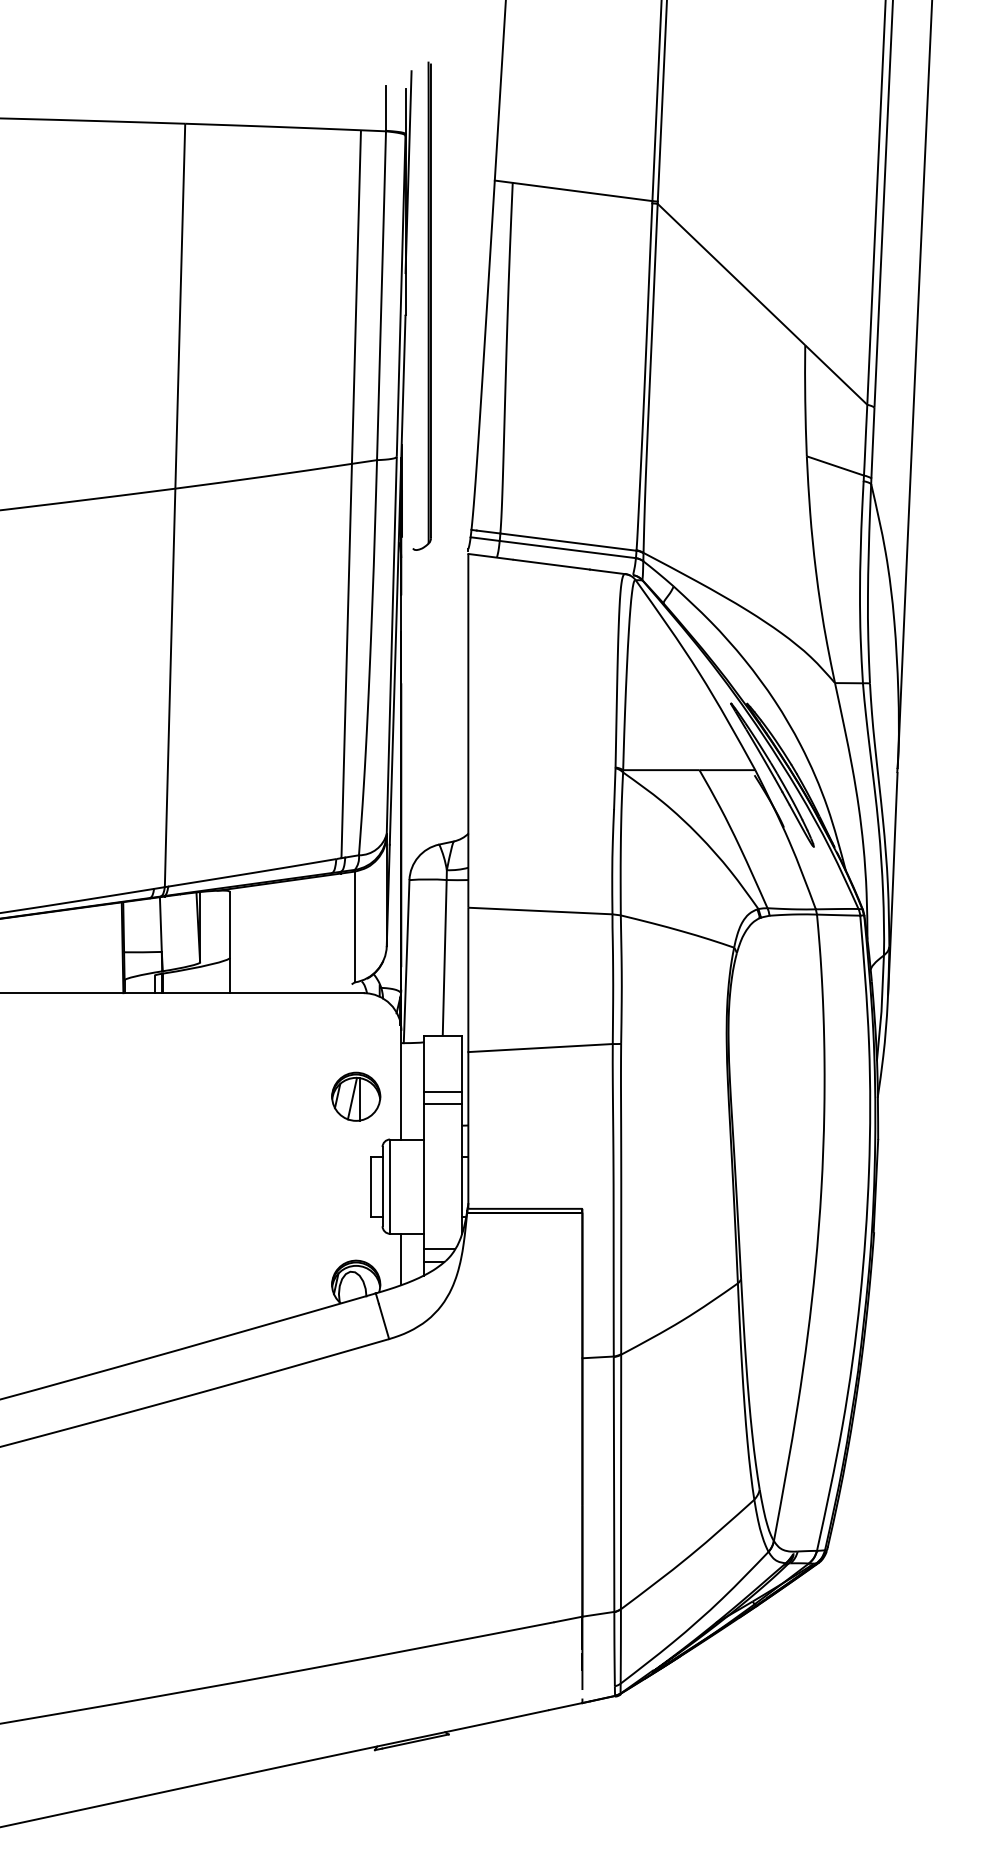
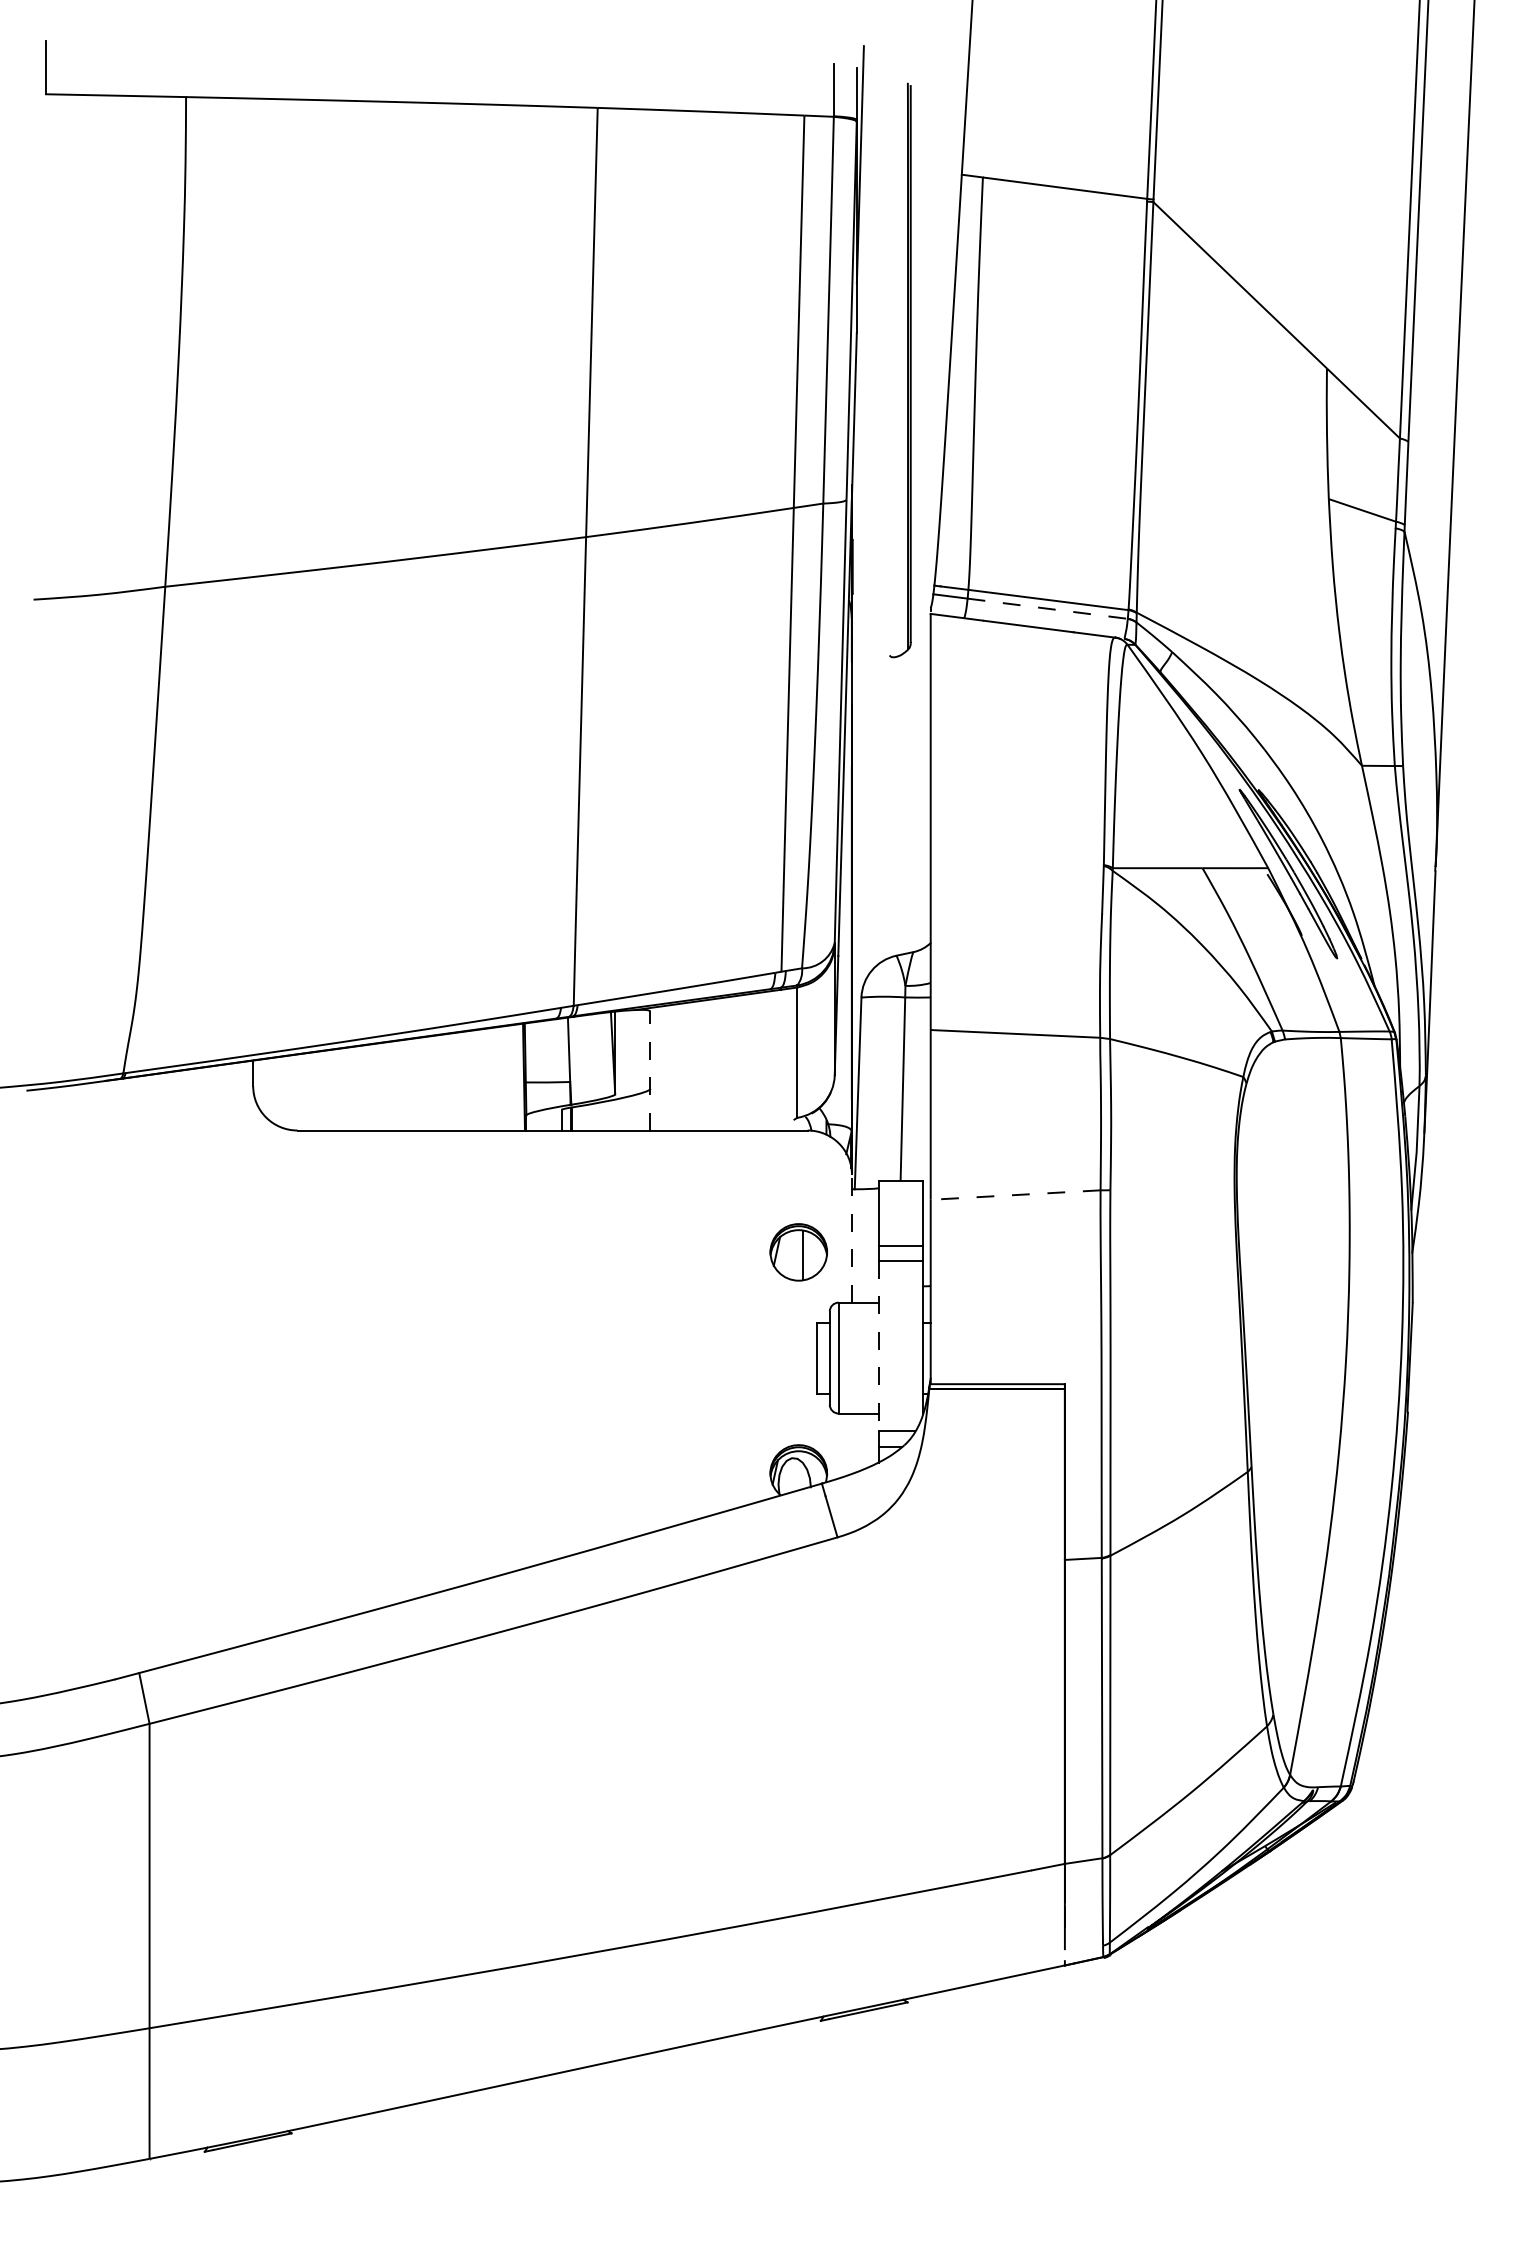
part: (428, 306) -> (907, 370), moved
line: (567, 549) -> (1047, 608), solid -> dashed
line: (230, 942) -> (650, 1070), solid -> dashed
line: (540, 1048) -> (1015, 1195), solid -> dashed
line: (401, 1084) -> (851, 1238), solid -> dashed
line: (352, 1098) -> (794, 1254), removed
line: (423, 1176) -> (878, 1346), solid -> dashed
line: (401, 1259) -> (851, 1443), removed

